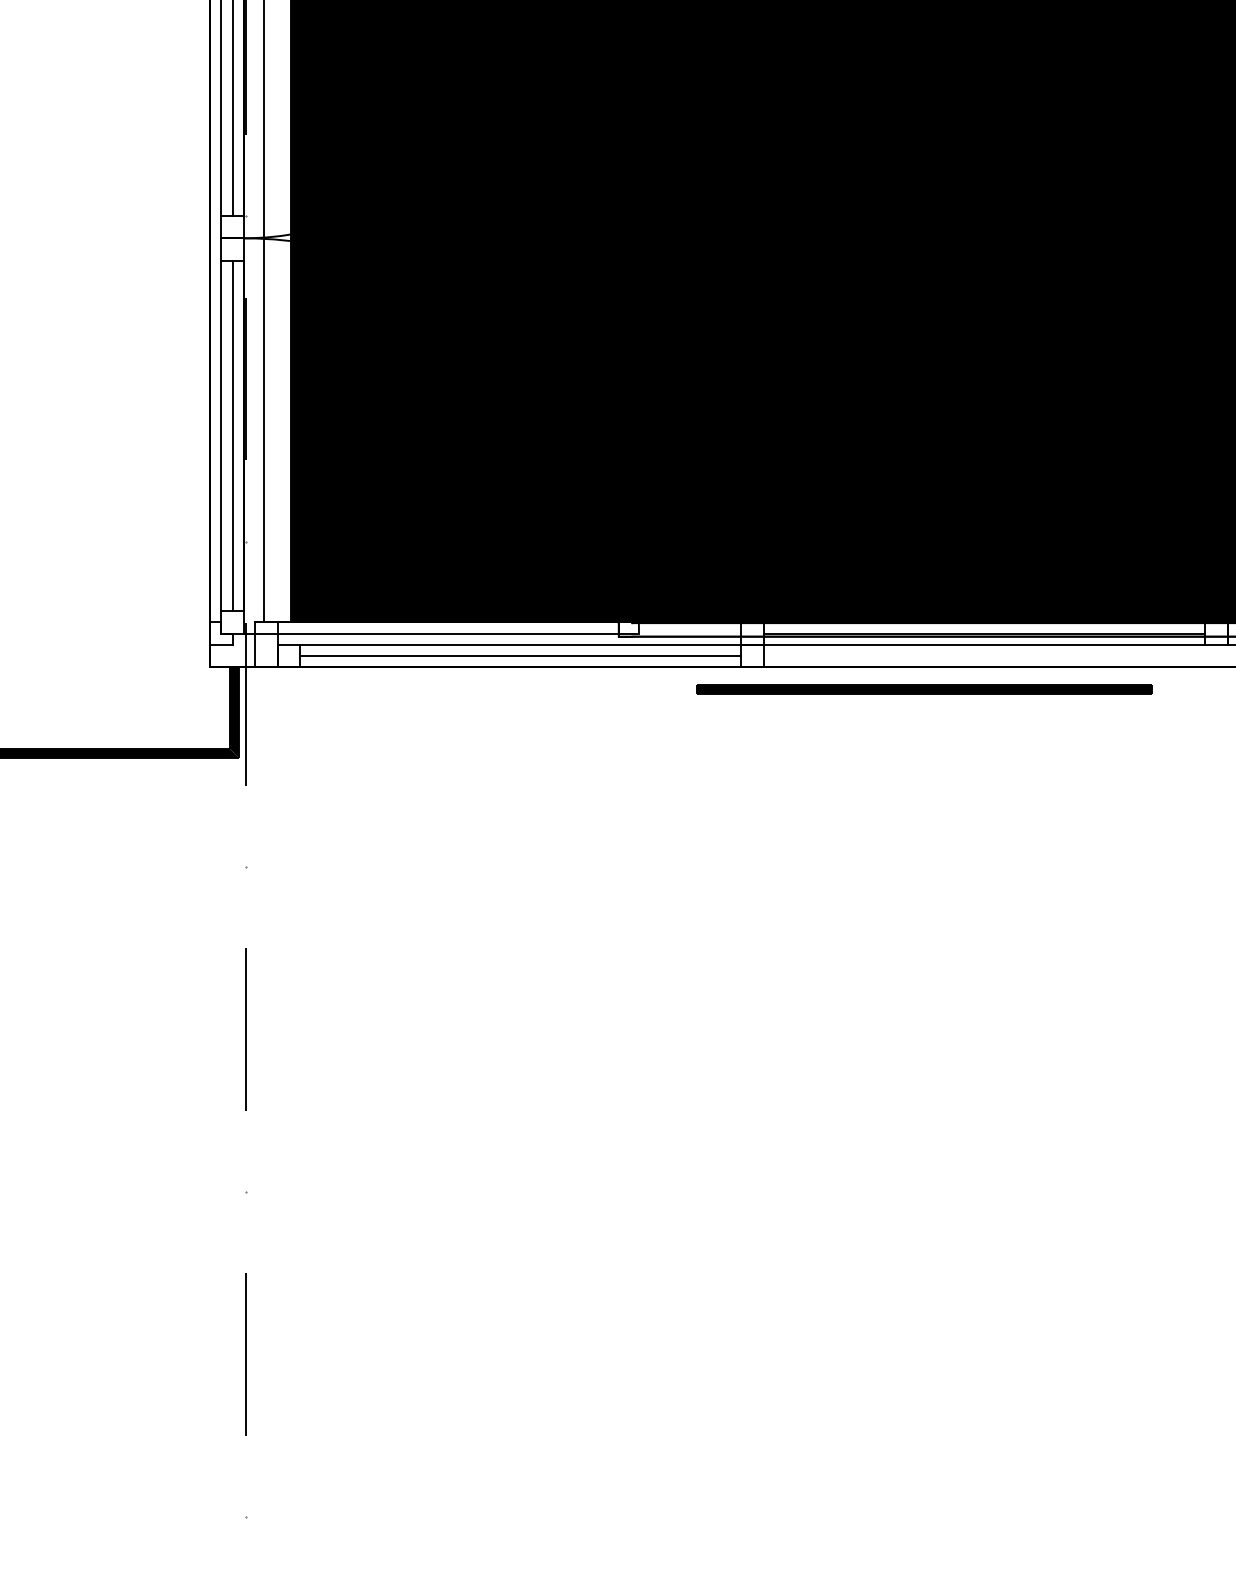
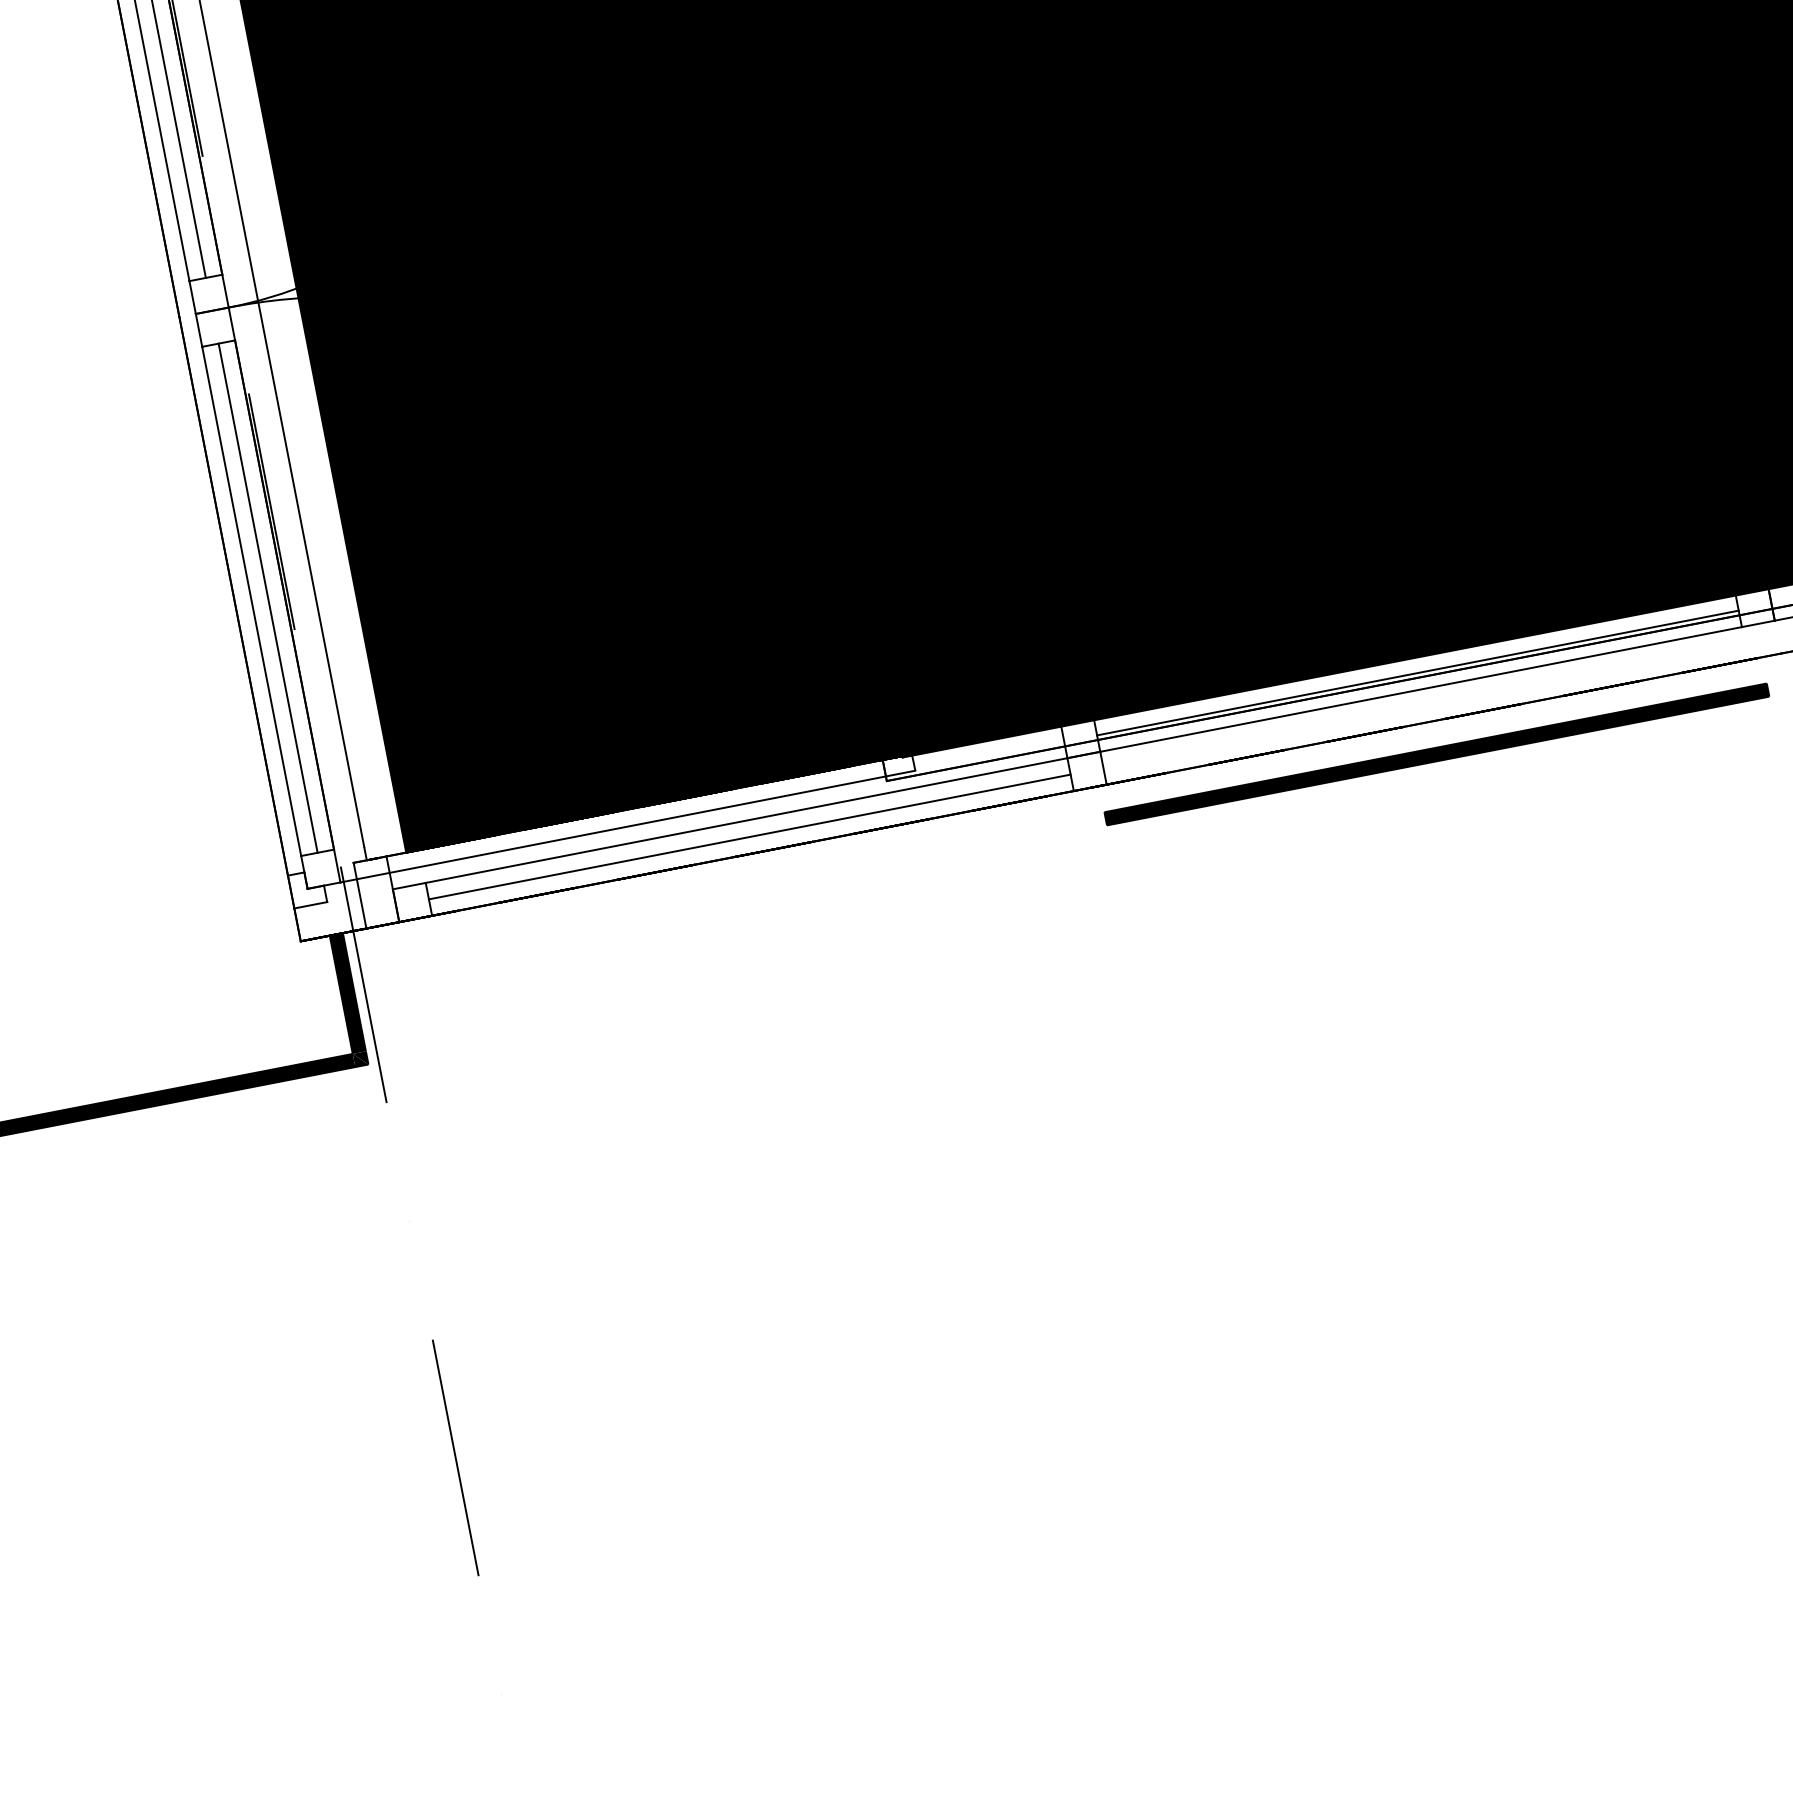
part: (924, 689) -> (1436, 753), moved

